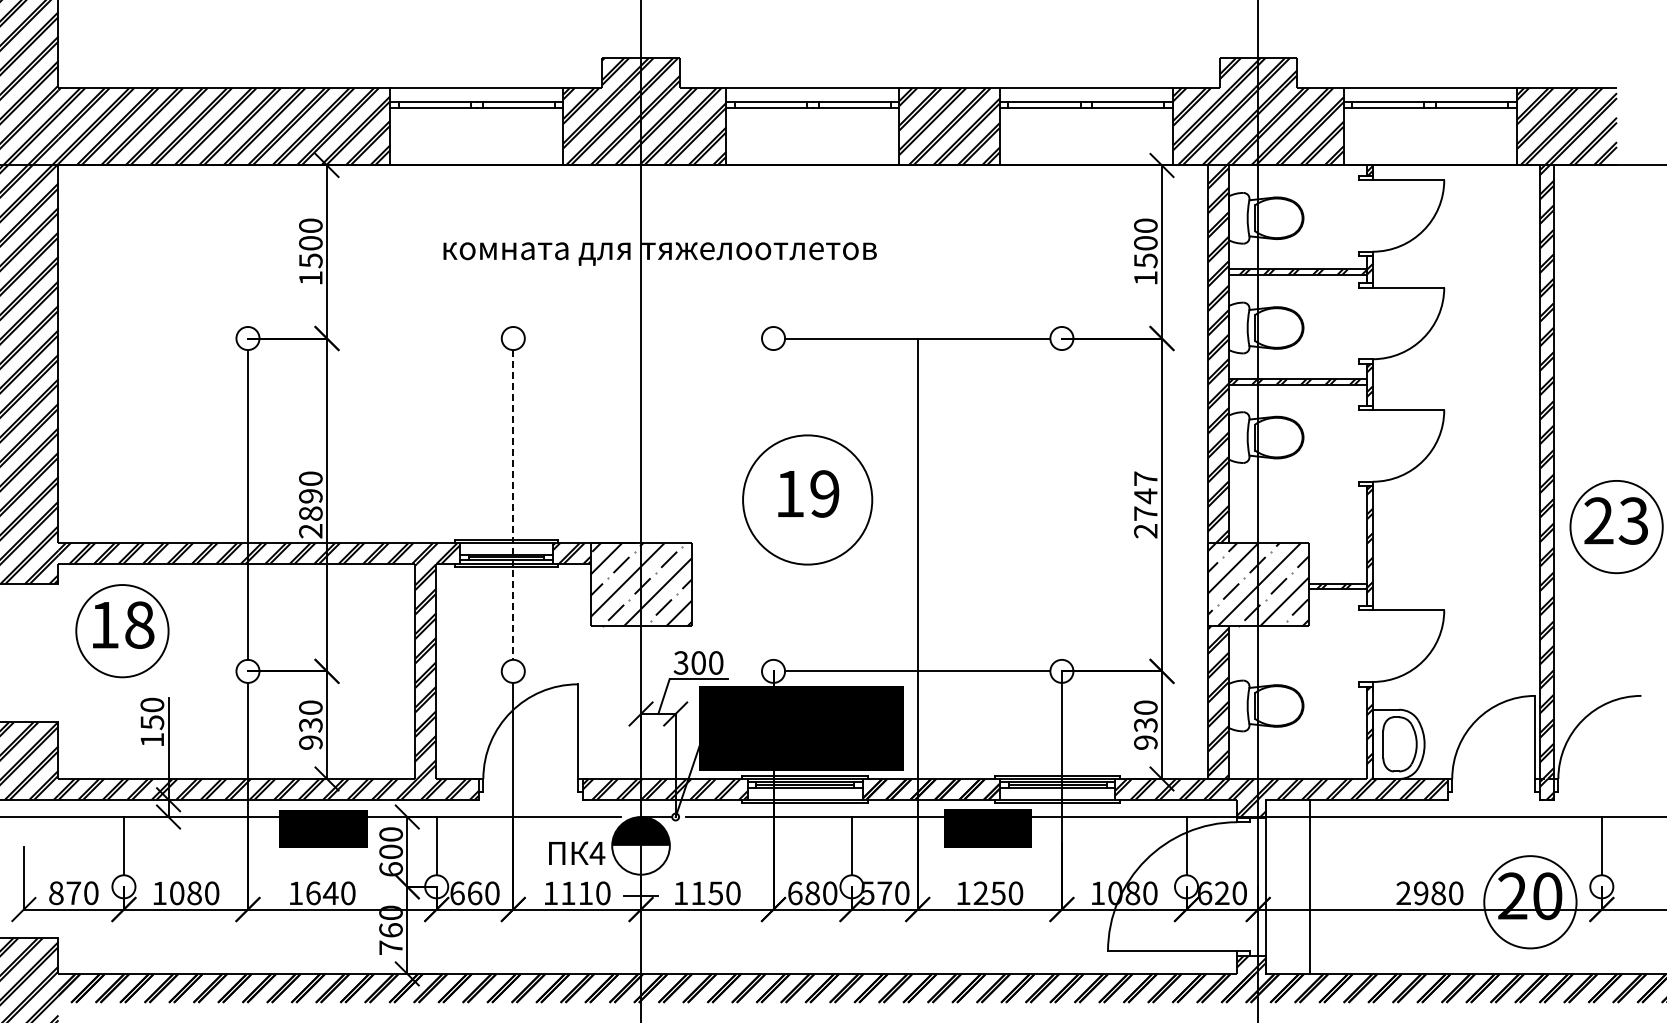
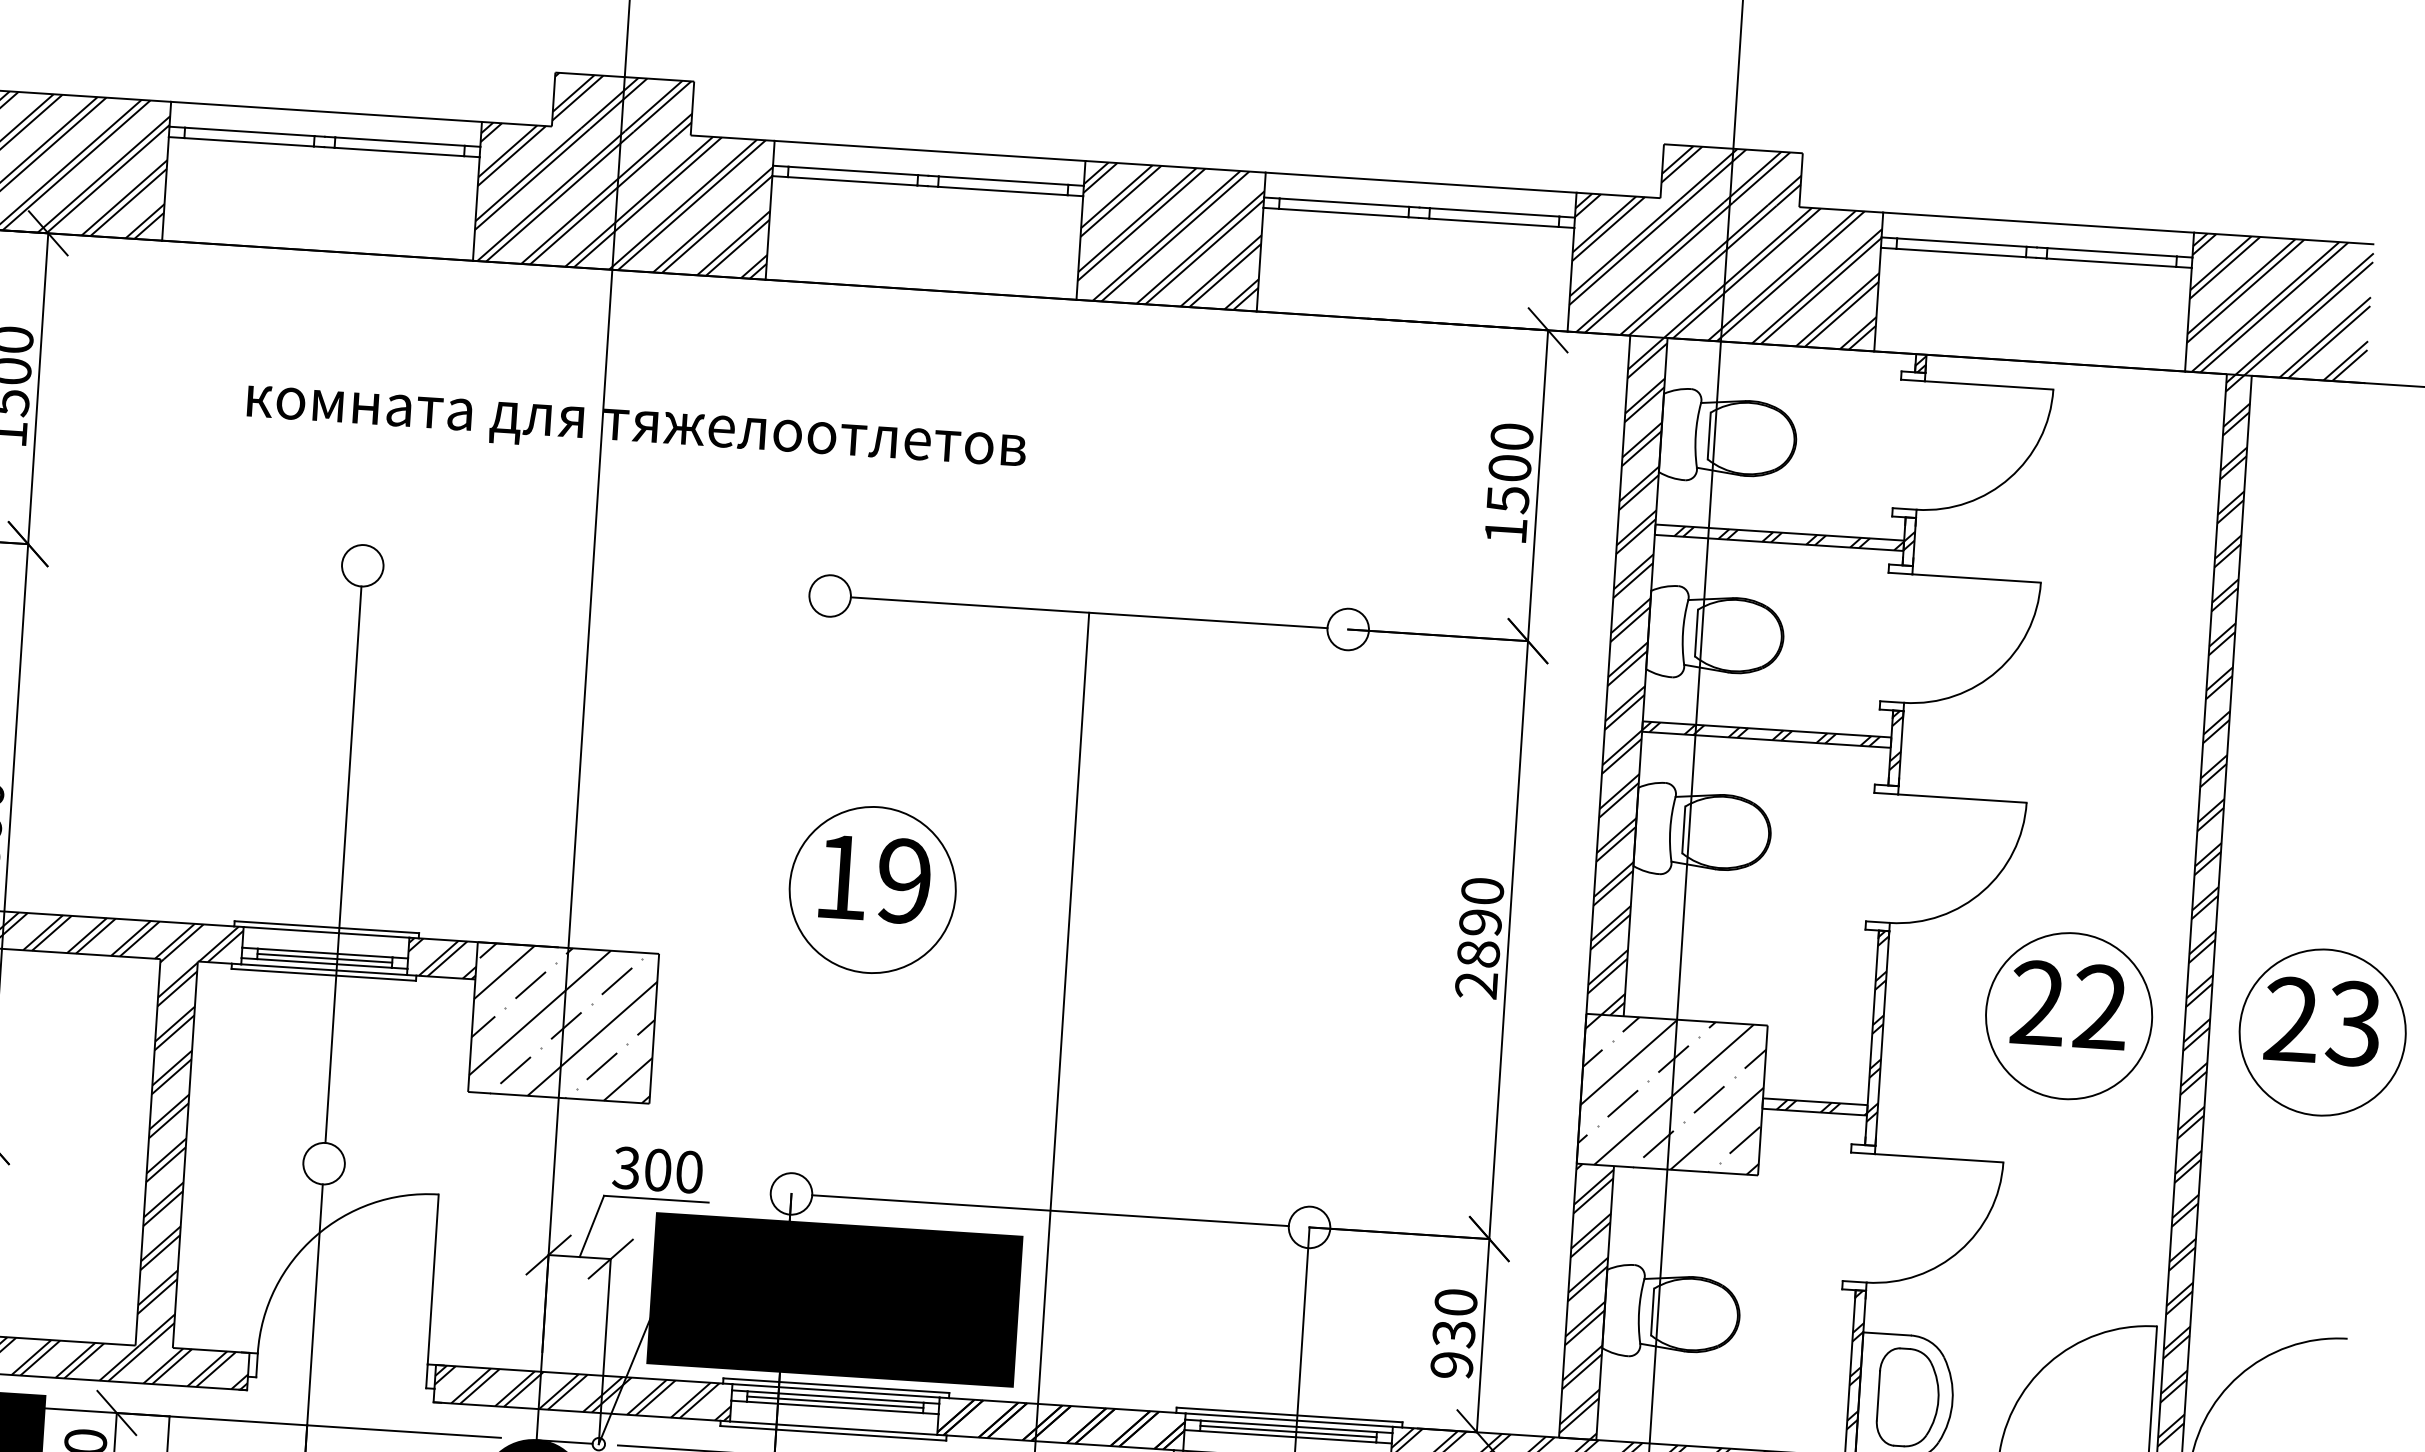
text: (1145, 495) -> (1480, 921), 2747 -> 2890
circle: (807, 499) -> (872, 889), size x0.71
line: (513, 504) -> (343, 863), dashed -> solid
part: (1475, 527) -> (2069, 1017), added

